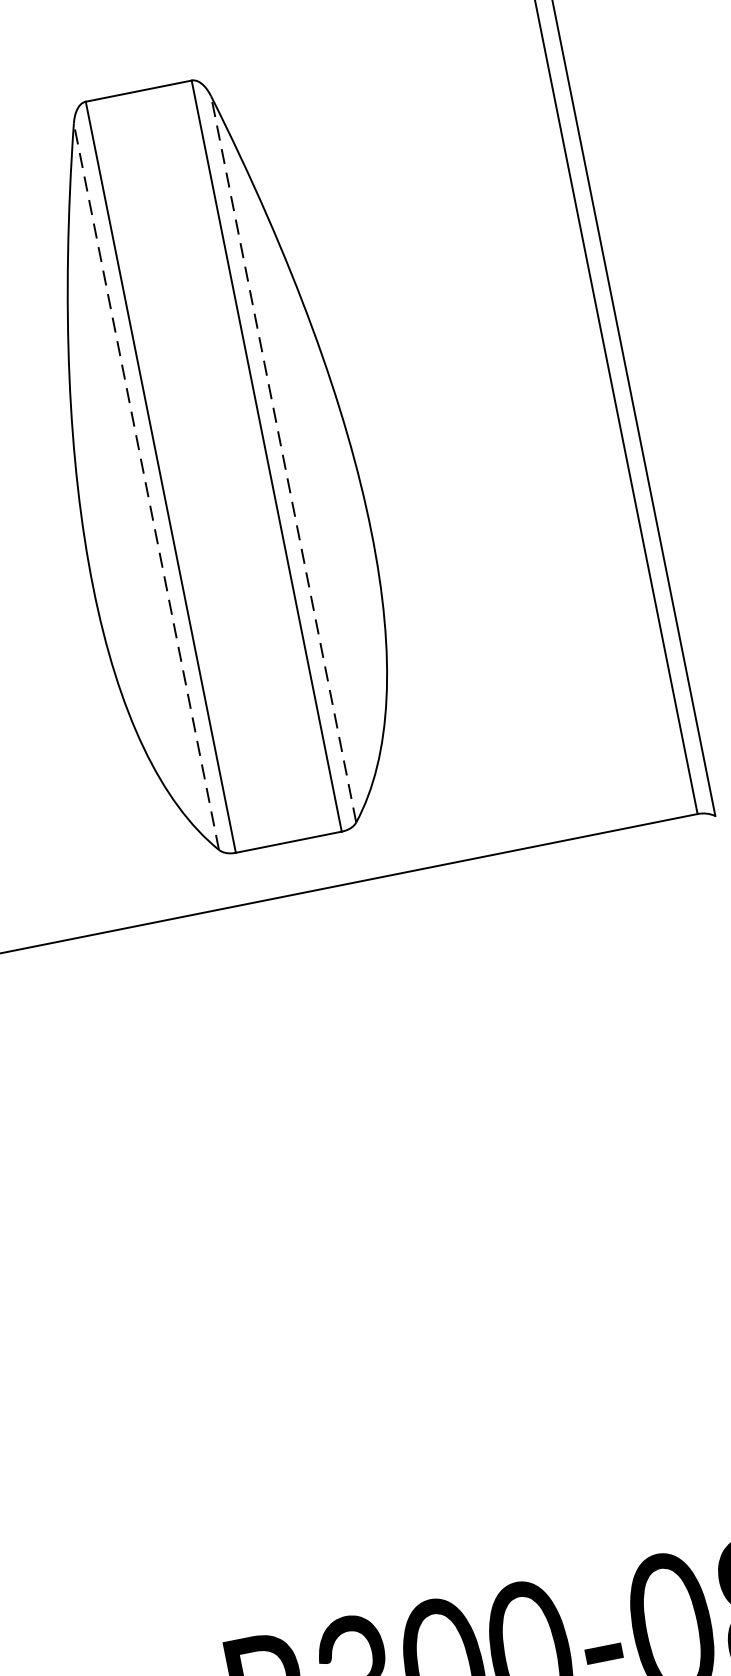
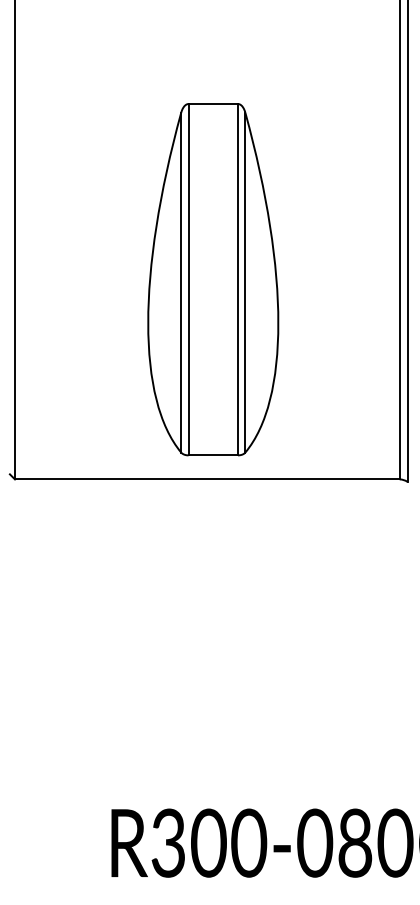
line: (283, 458) -> (245, 282), dashed -> solid
line: (146, 486) -> (181, 282), dashed -> solid

